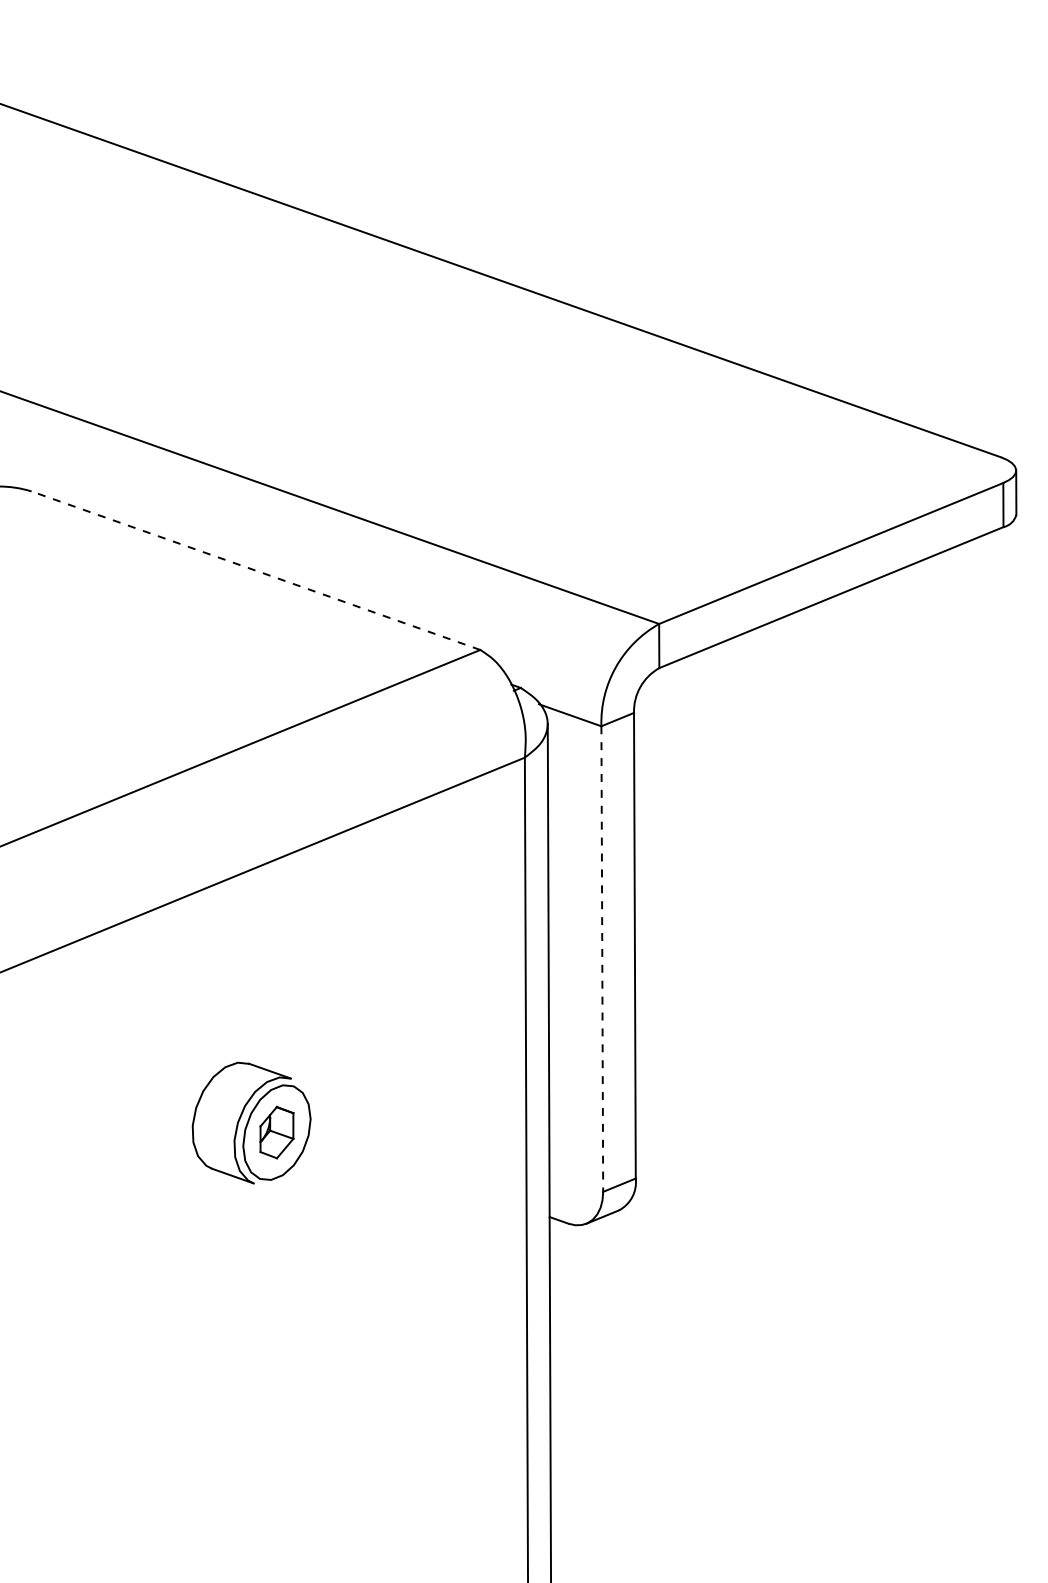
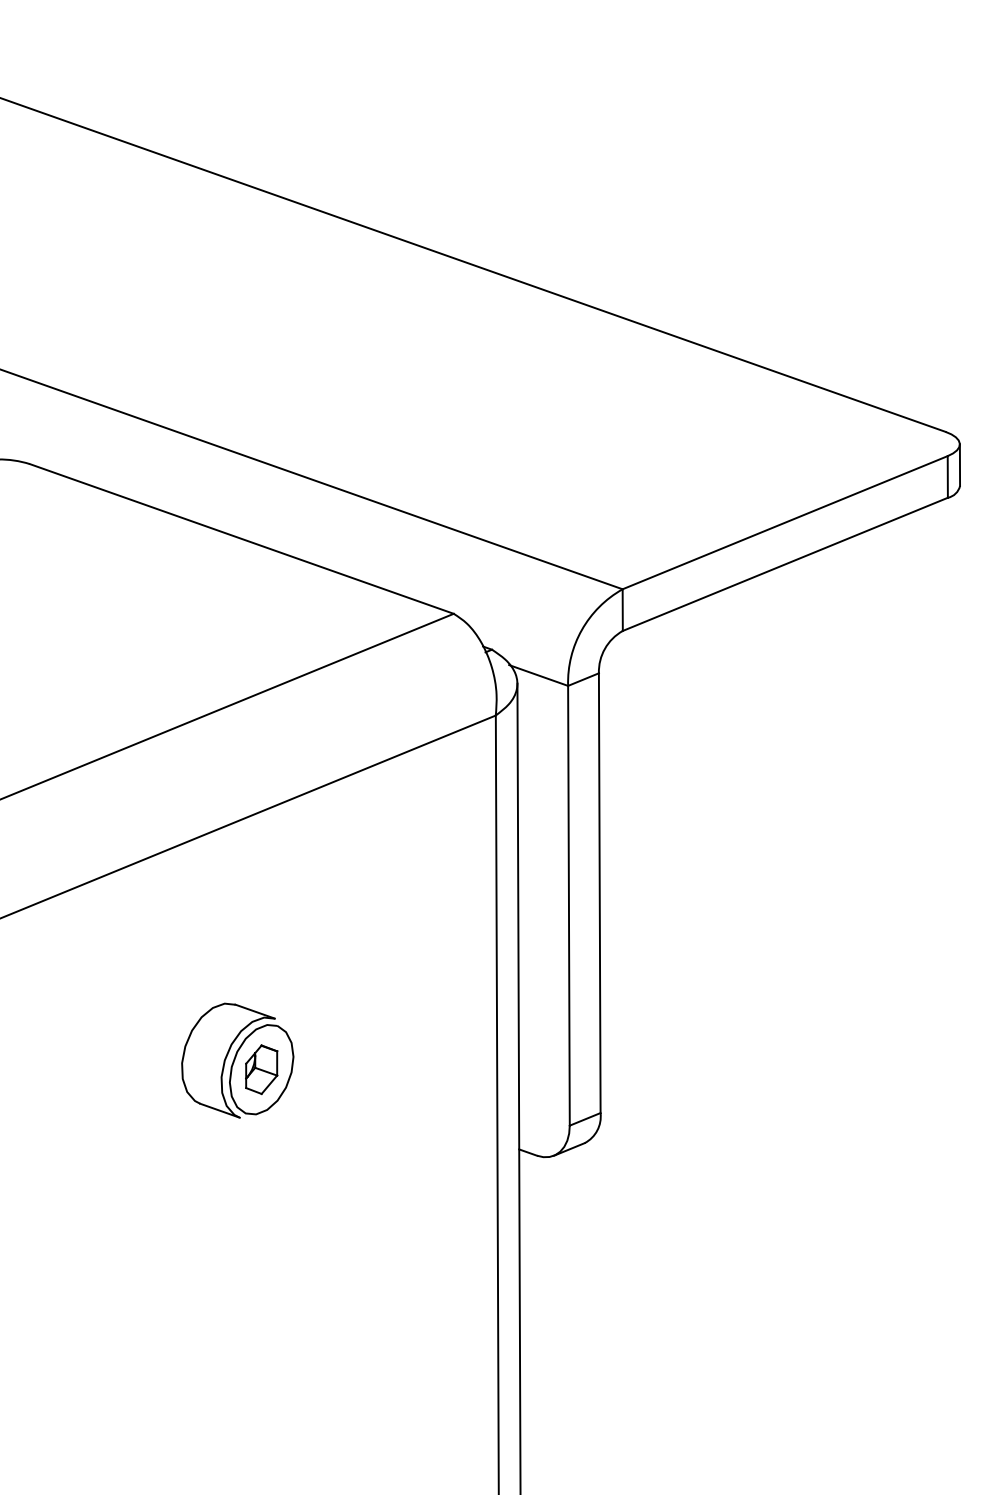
line: (255, 570) -> (241, 538), dashed -> solid
line: (602, 959) -> (569, 906), dashed -> solid

